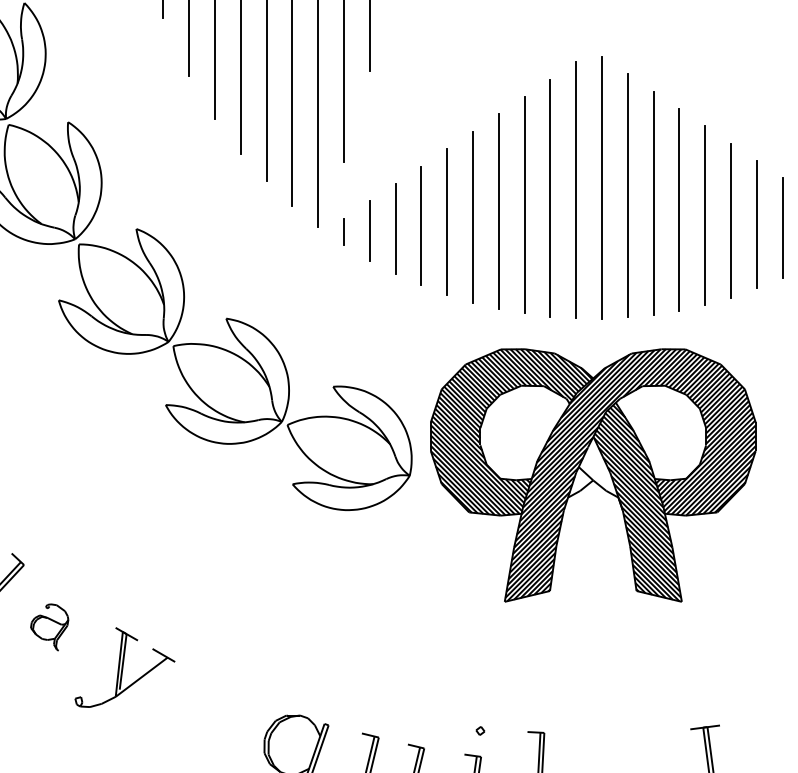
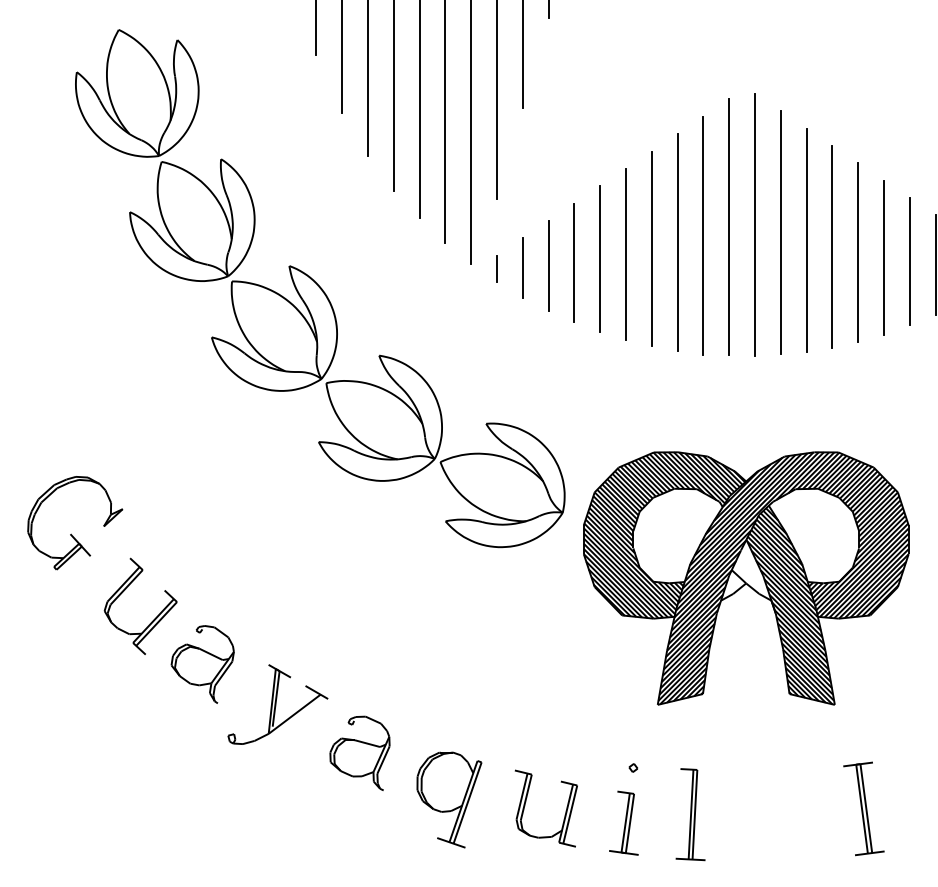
part: (593, 475) -> (746, 578), moved
part: (49, 627) -> (202, 664), size x1.67
part: (206, 715) -> (359, 752), added

